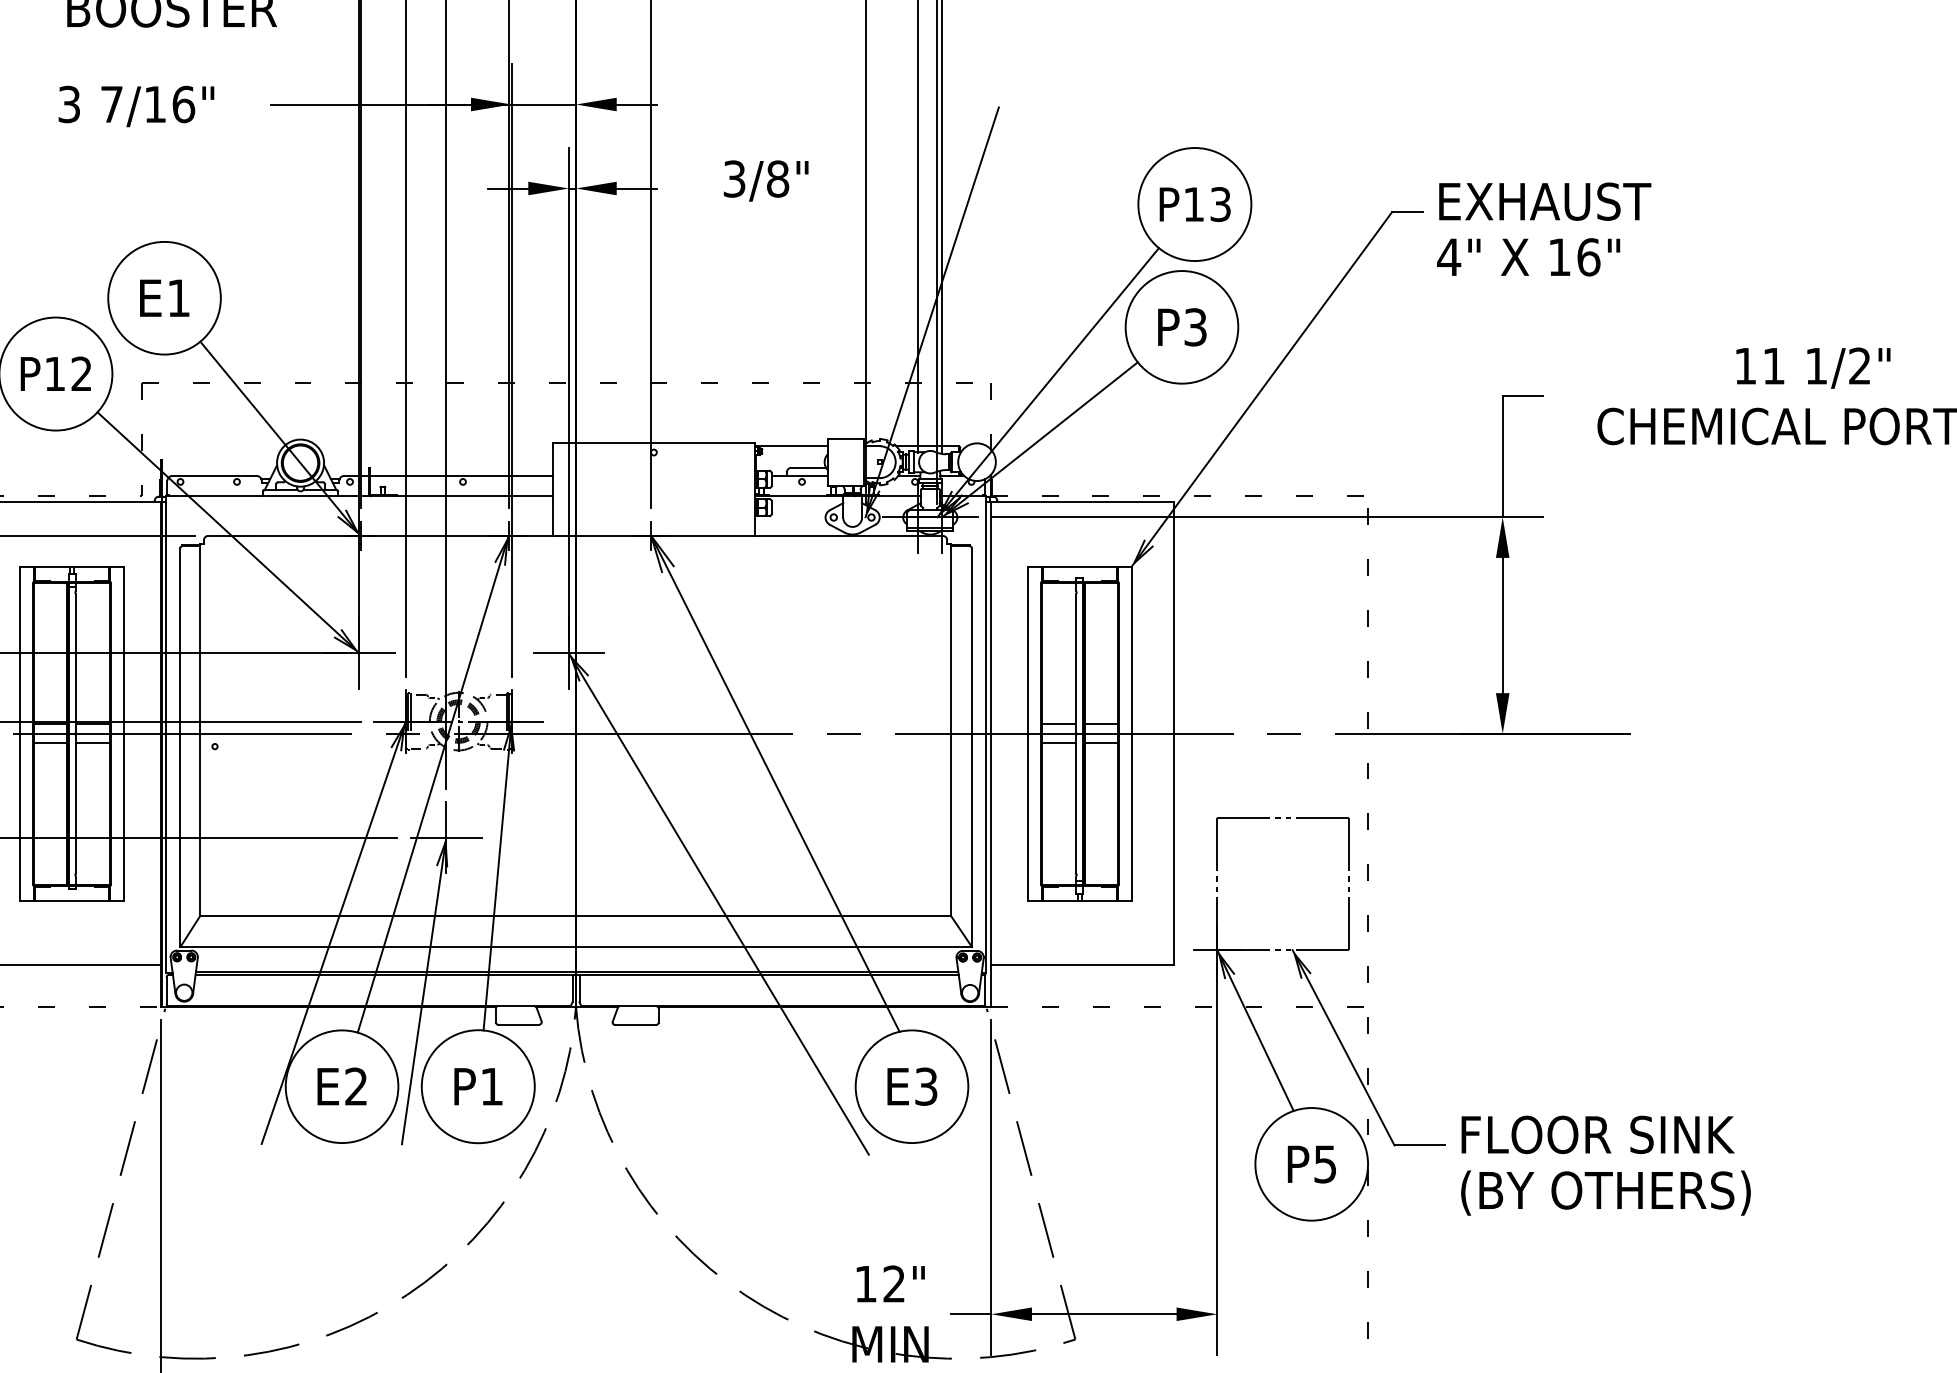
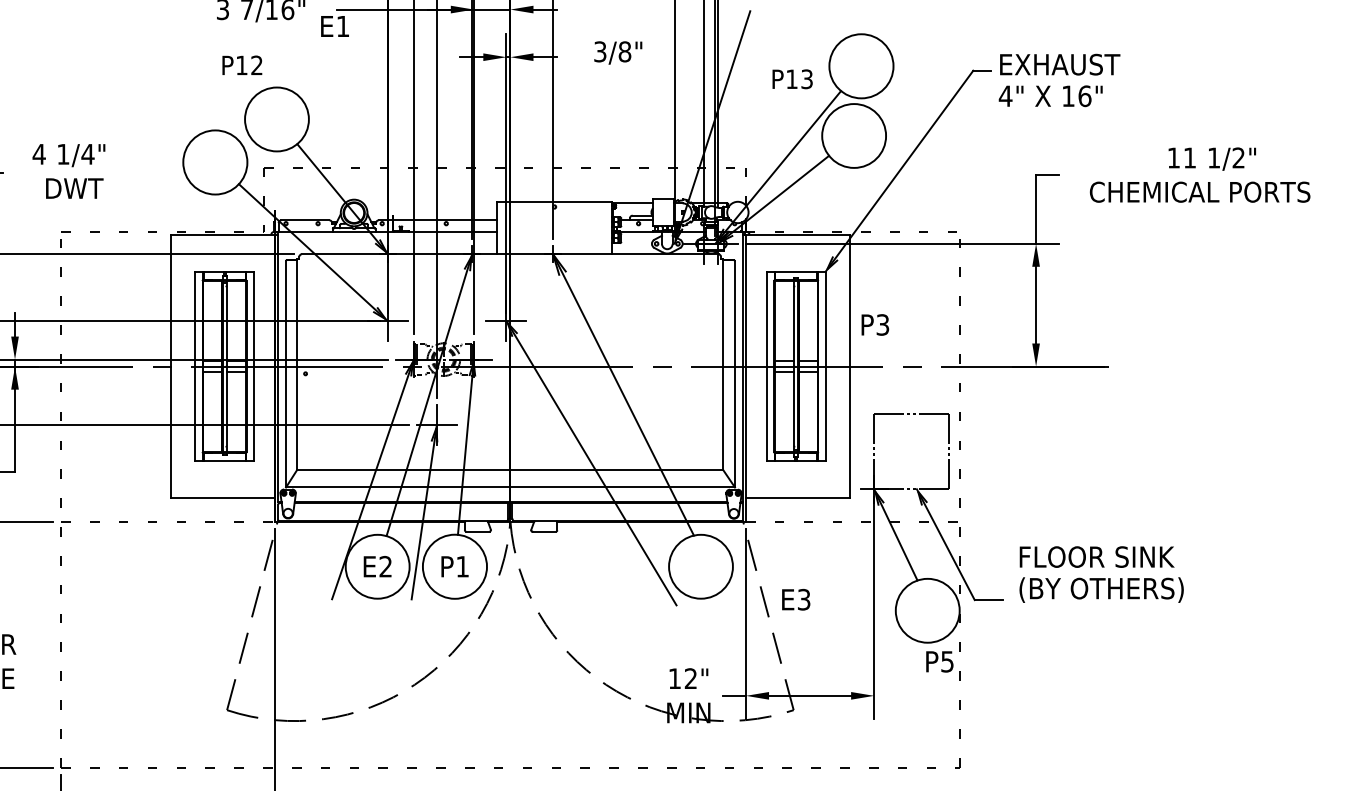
text: (1194, 204) -> (792, 79), moved
text: (163, 298) -> (334, 26), moved
text: (1182, 326) -> (875, 324), moved
text: (56, 372) -> (242, 64), moved
text: (912, 1086) -> (796, 599), moved
text: (1311, 1163) -> (939, 661), moved
text: (1605, 1165) -> (1101, 574), moved

